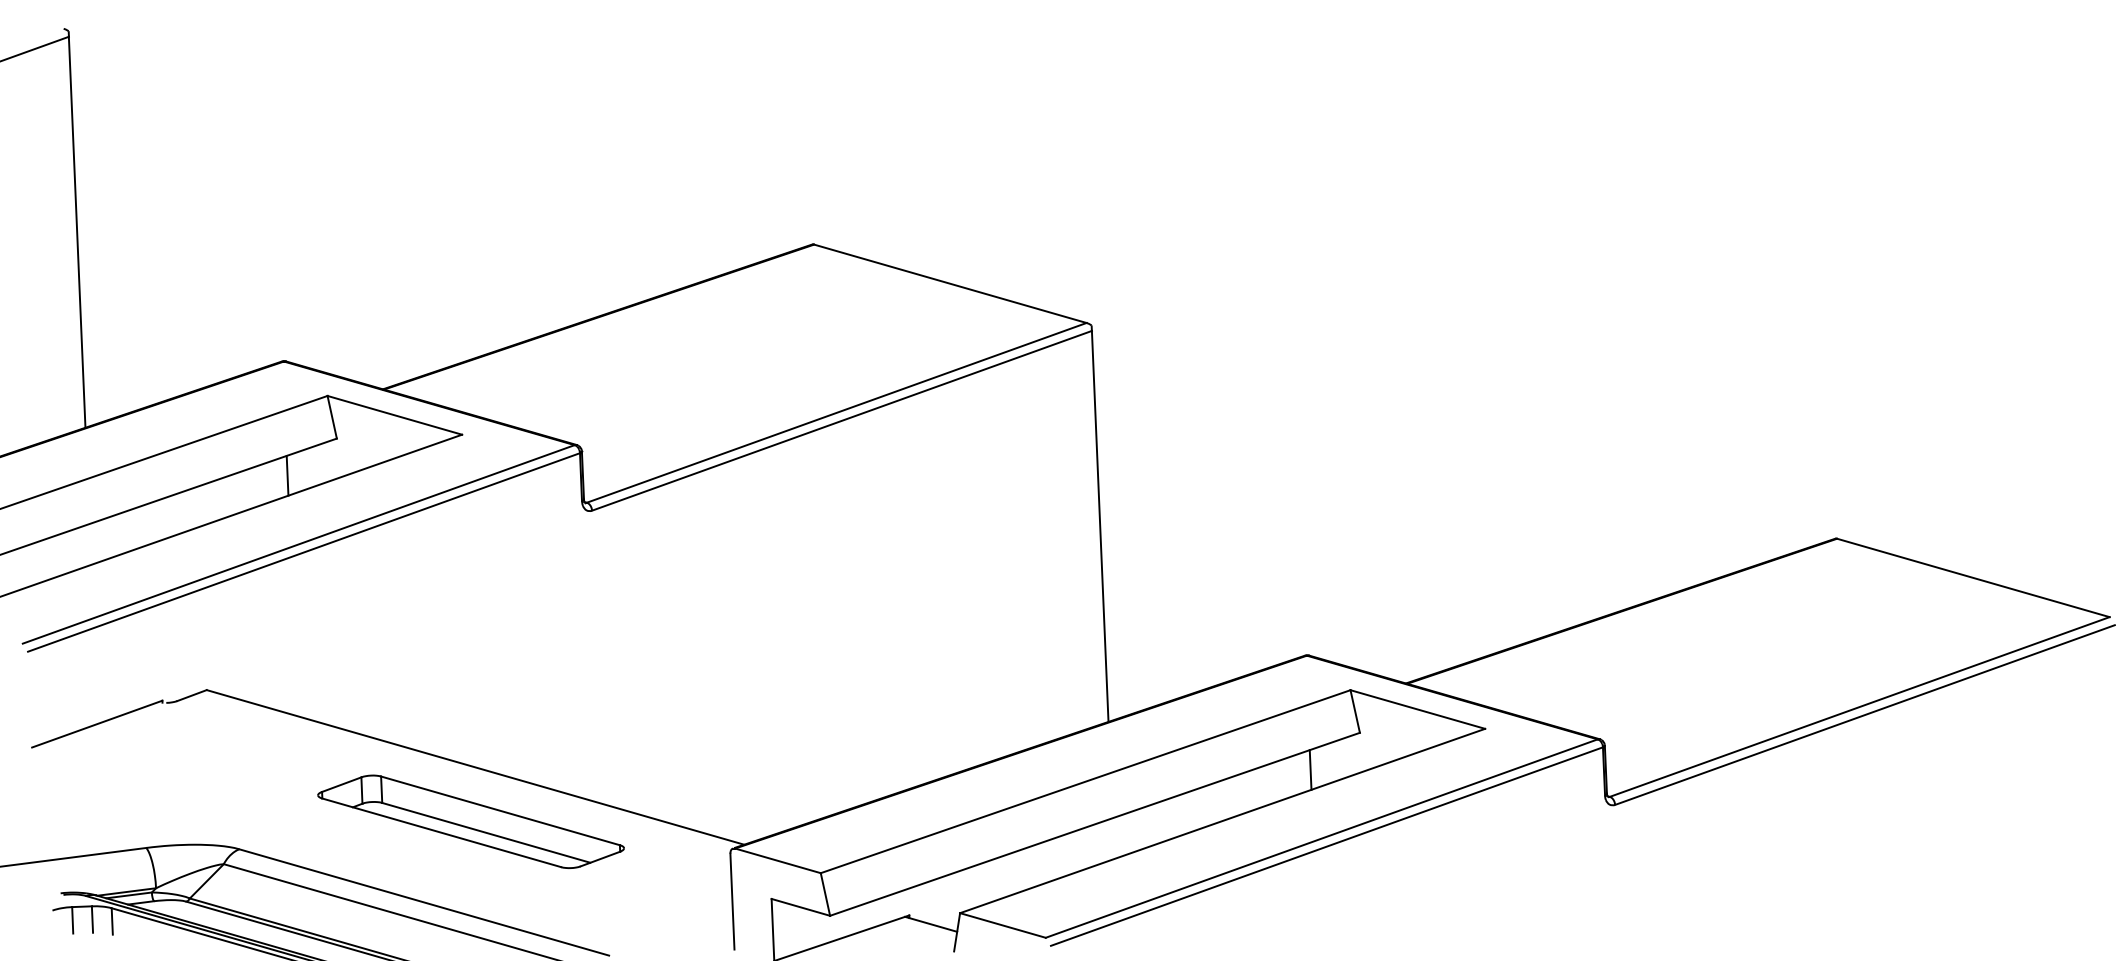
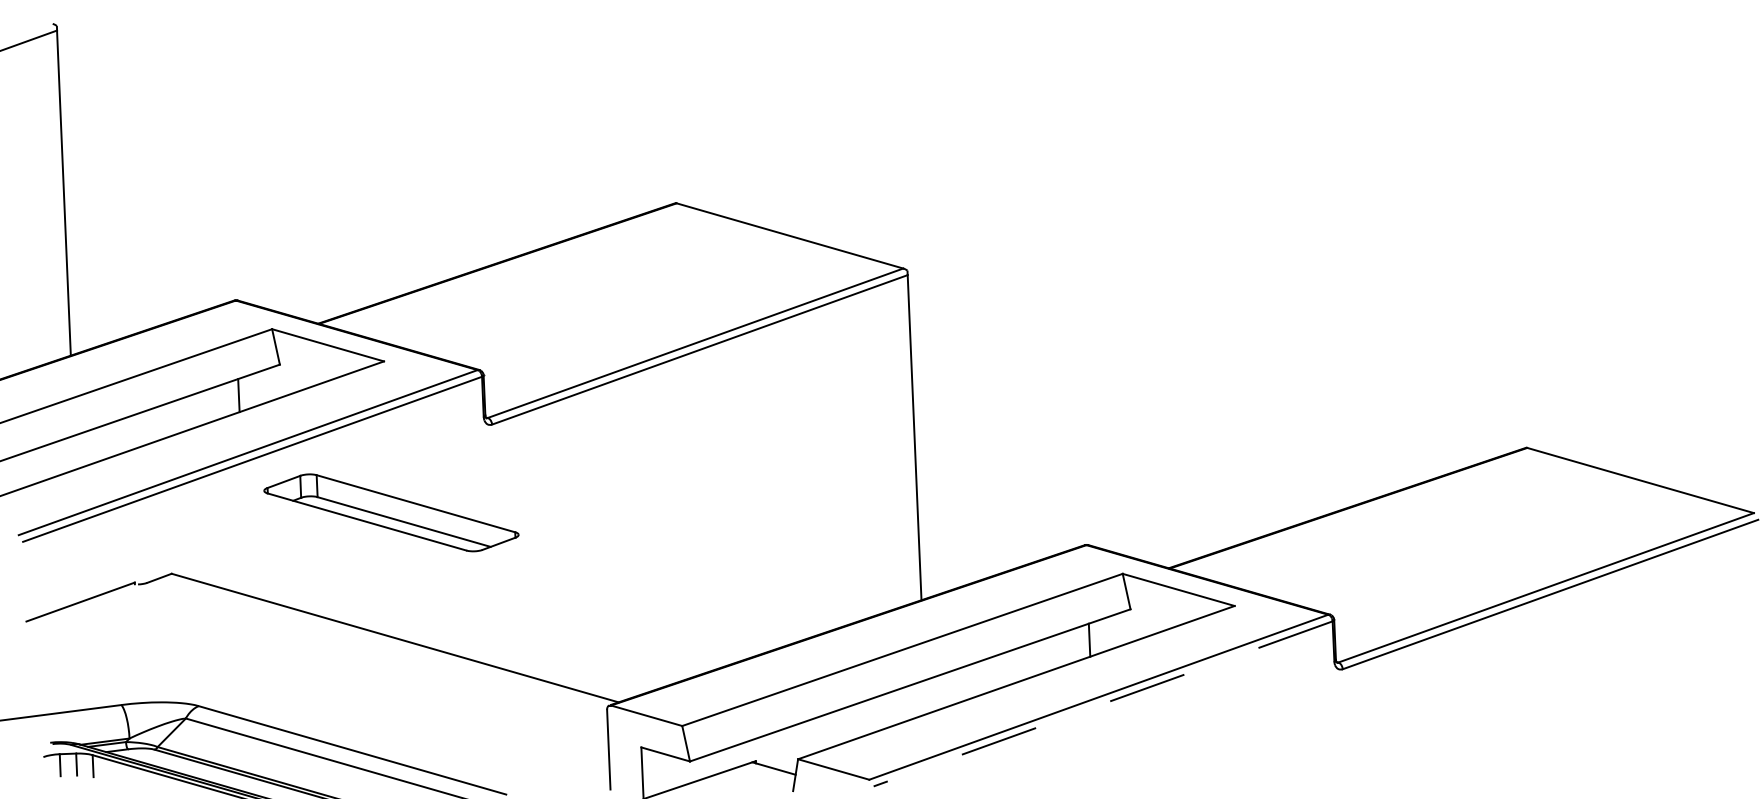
part: (470, 821) -> (390, 512), moved
line: (1326, 846) -> (1102, 703), solid -> dashed

